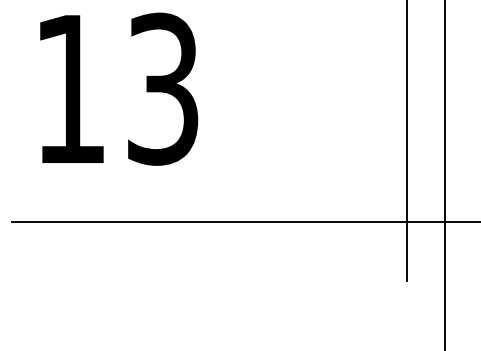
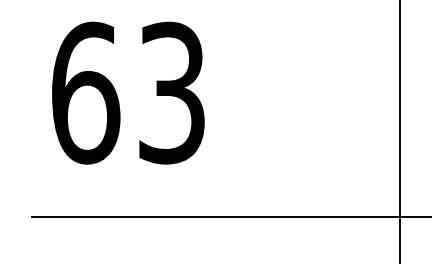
text: (70, 88) -> (85, 92), 13 -> 63

